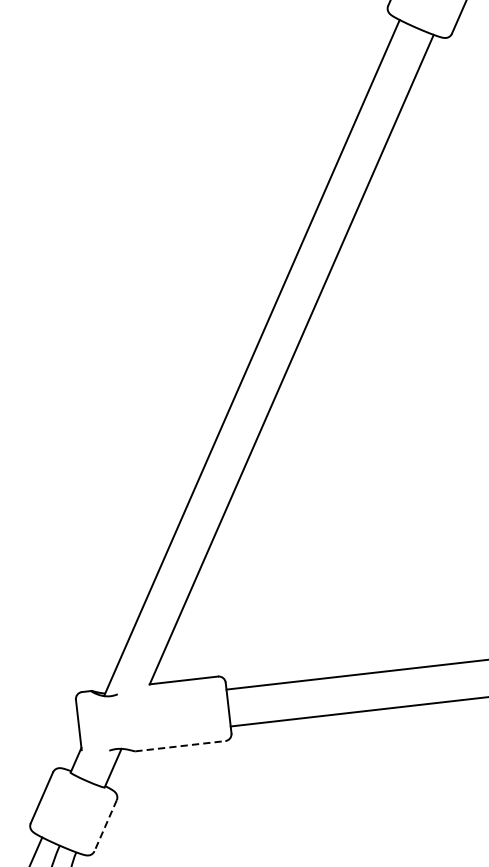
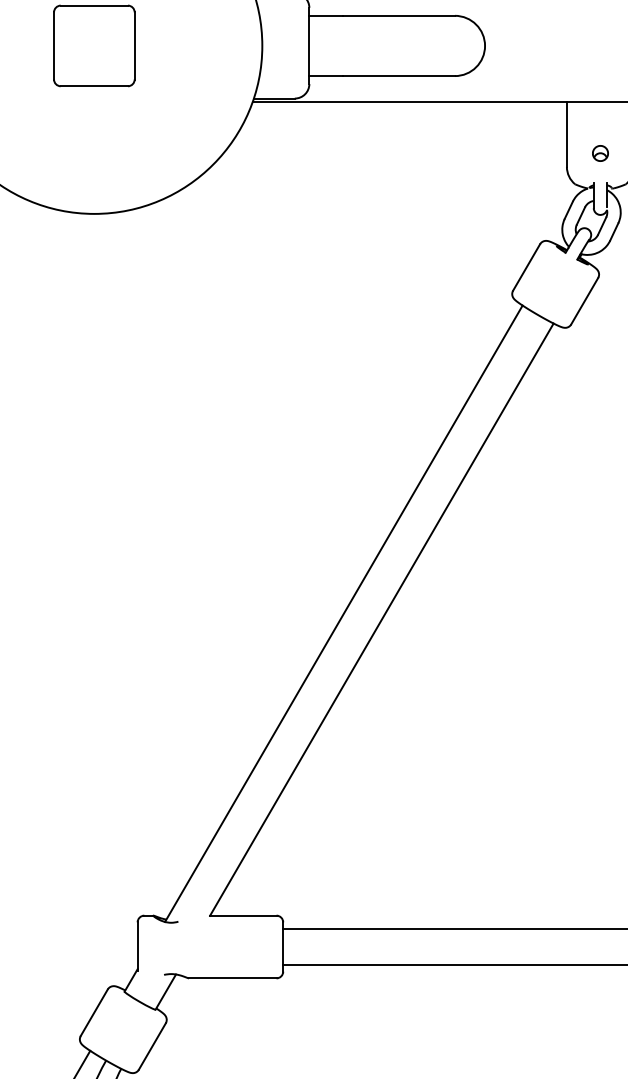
line: (180, 746) -> (232, 978), dashed -> solid
line: (105, 825) -> (152, 1046), dashed -> solid

